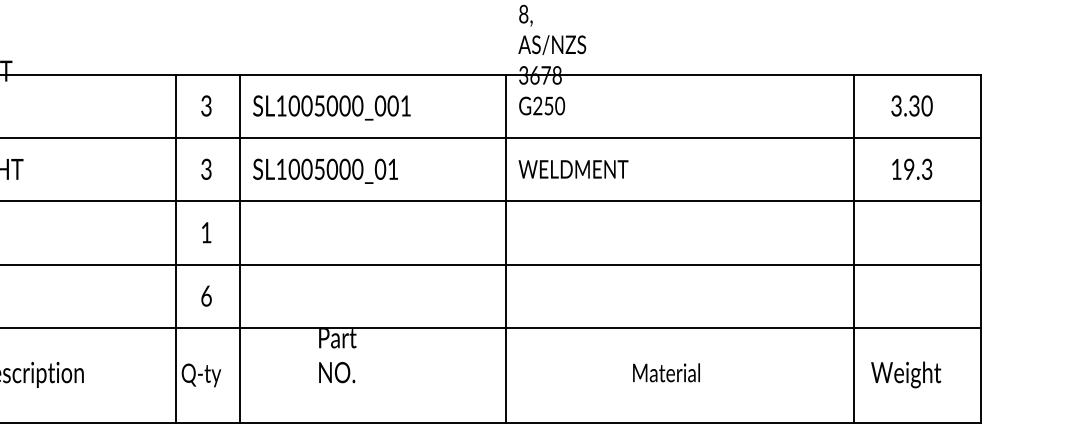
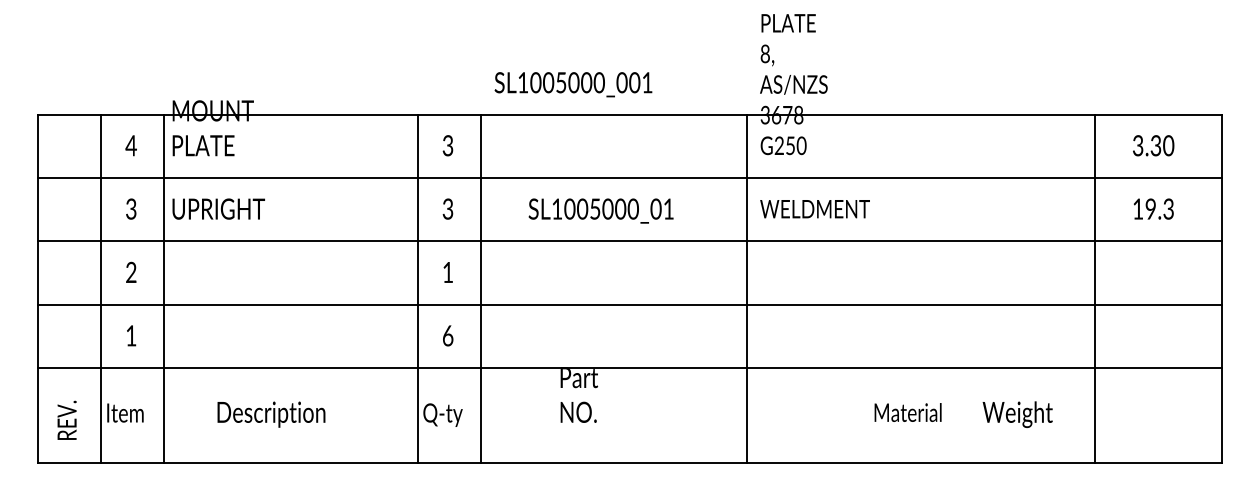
text: (331, 107) -> (573, 84), moved
text: (324, 170) -> (600, 210), moved
text: (905, 374) -> (1017, 414), moved

